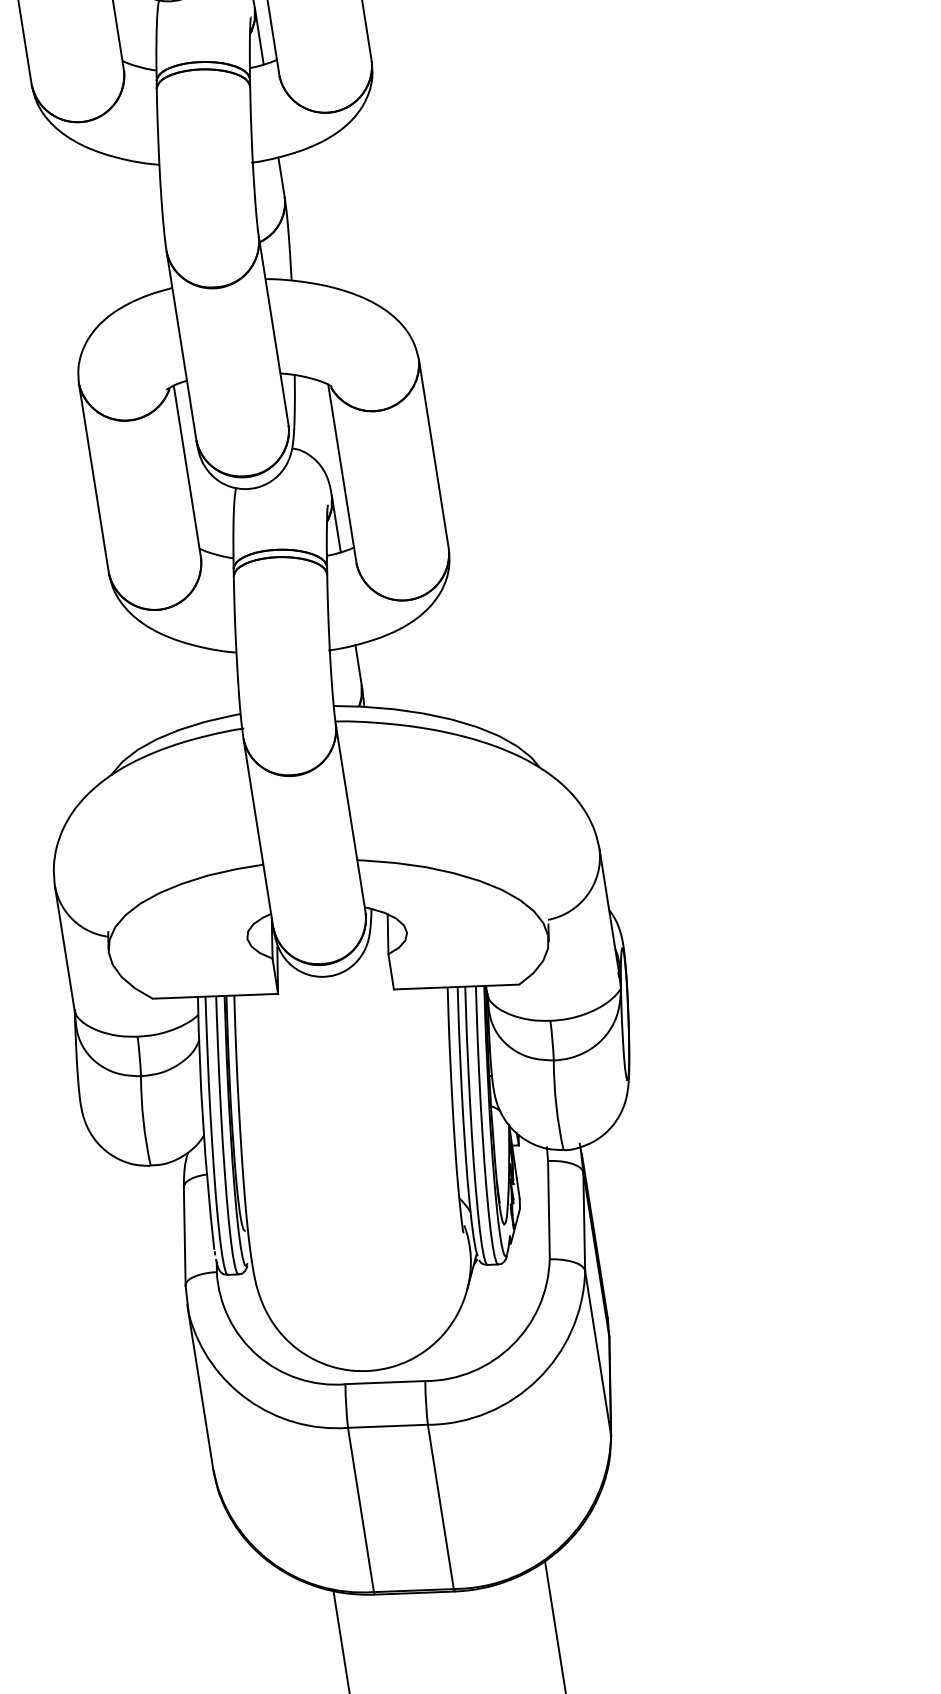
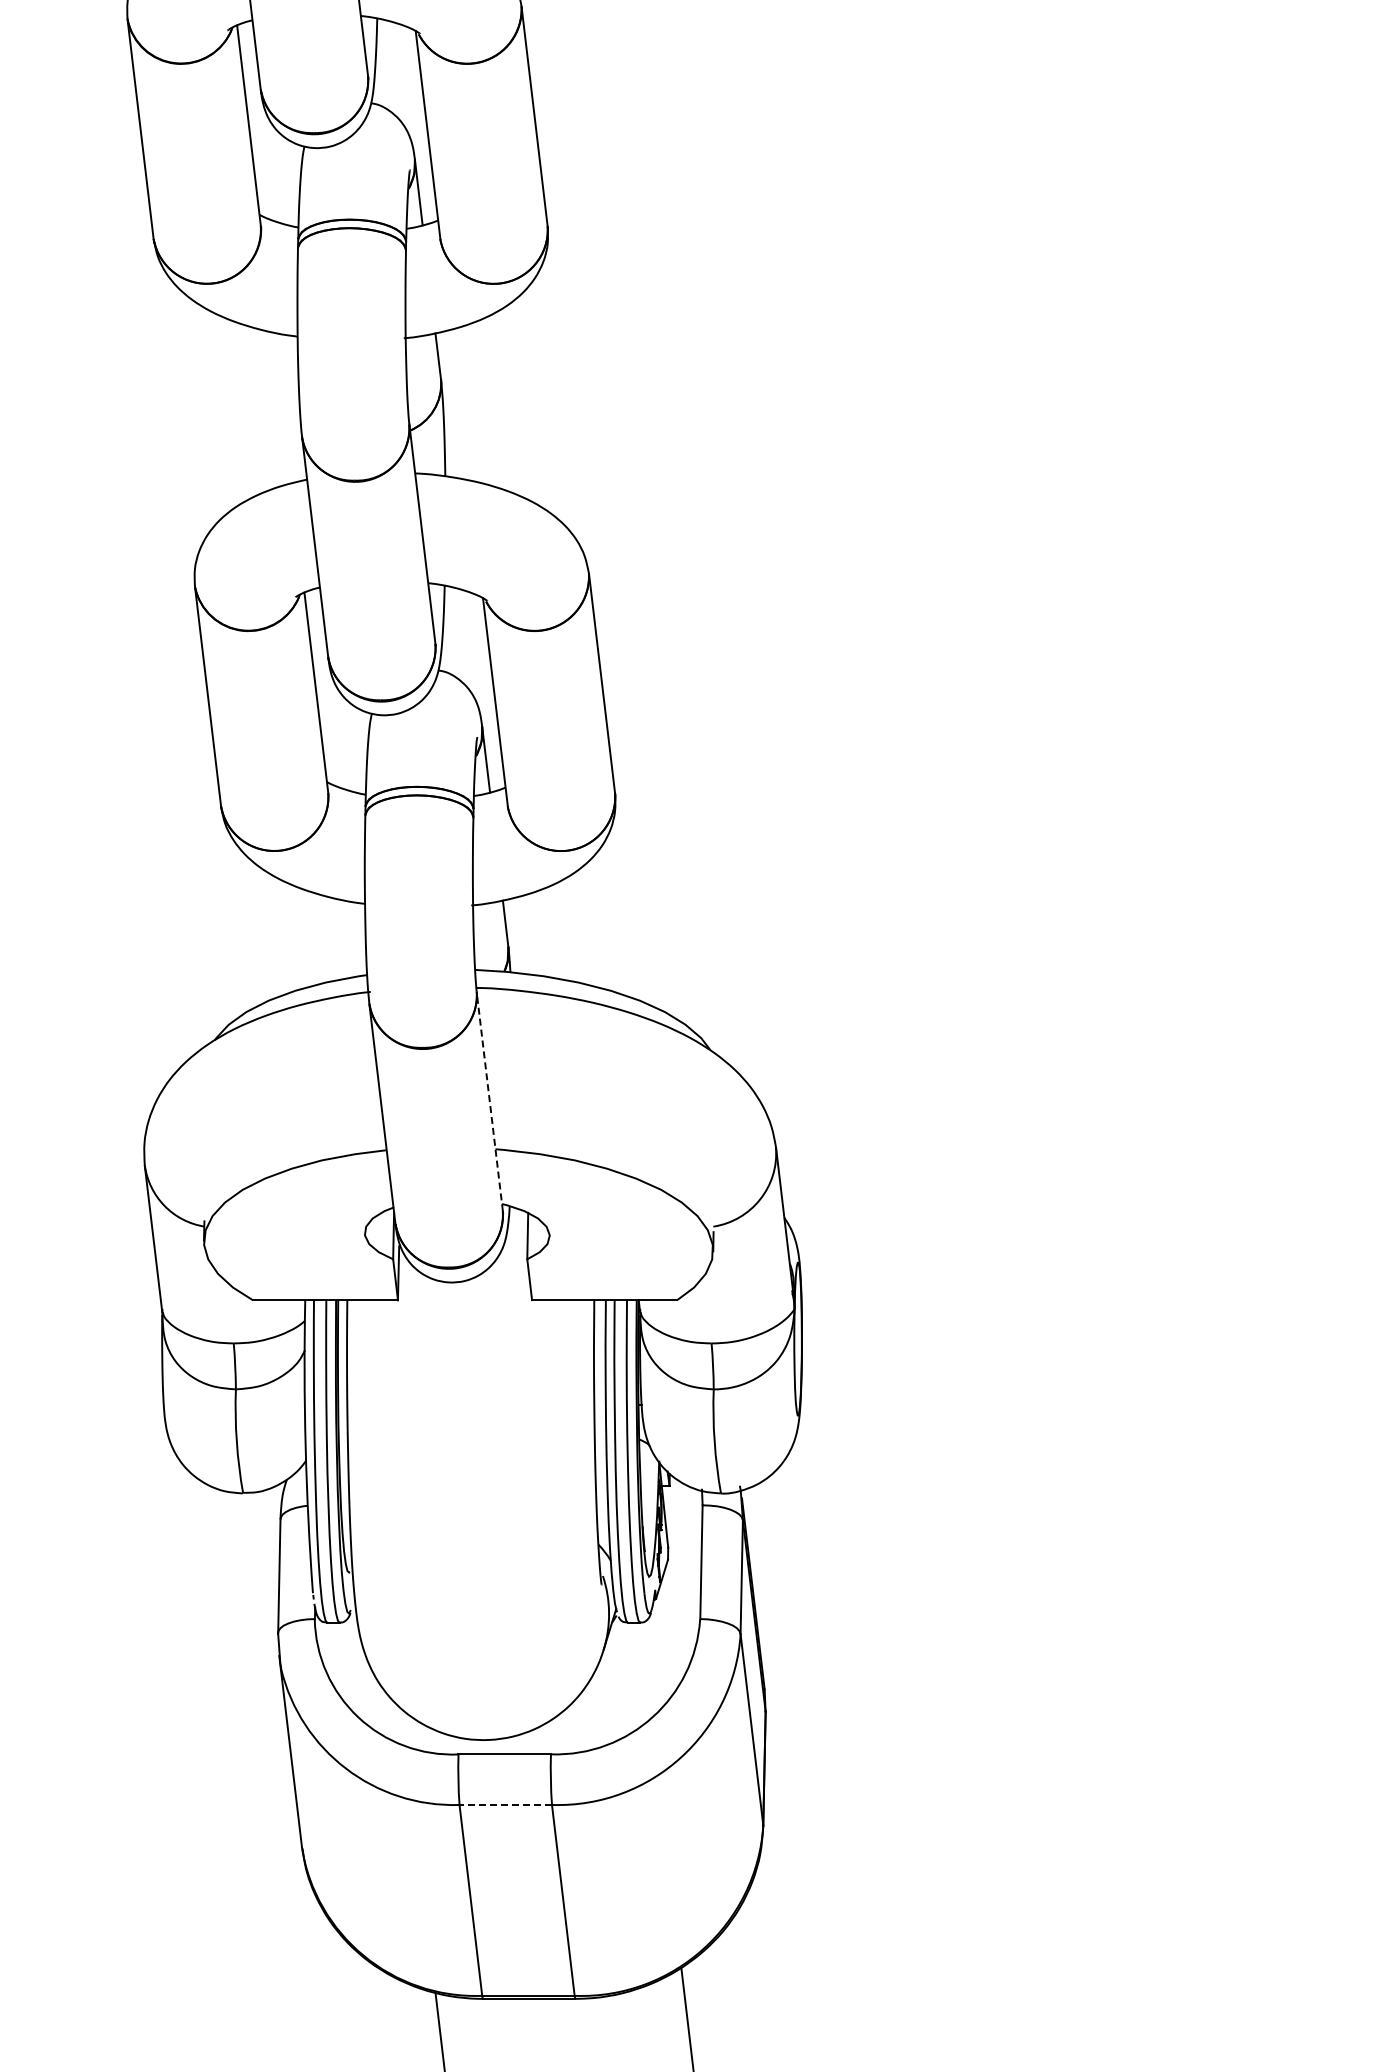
line: (350, 819) -> (489, 1101), solid -> dashed
line: (387, 1425) -> (505, 1804), solid -> dashed

